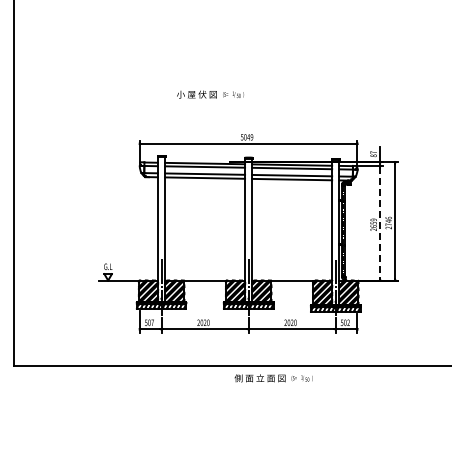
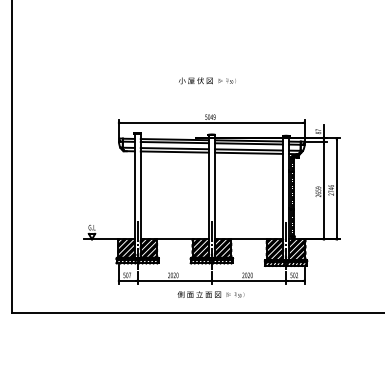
text: (210, 94) -> (207, 80), moved
line: (380, 223) -> (324, 190), dashed -> solid
text: (273, 378) -> (210, 294), moved

